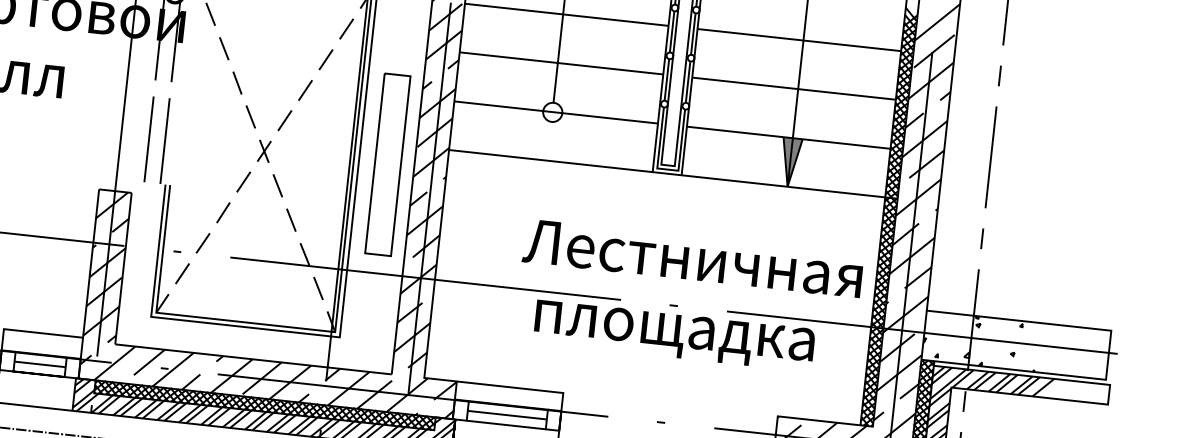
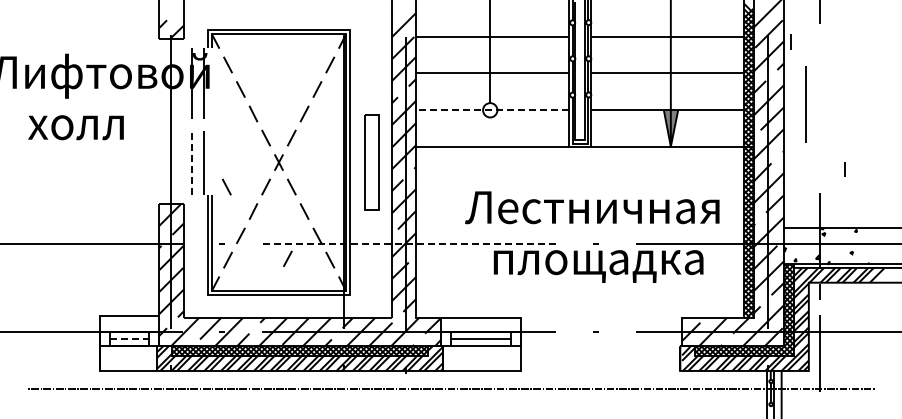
line: (999, 75) -> (790, 41), moved
line: (555, 112) -> (492, 110), solid -> dashed
line: (149, 138) -> (192, 162), solid -> dashed
line: (990, 157) -> (805, 104), moved
part: (387, 164) -> (371, 162), size x0.7
line: (191, 175) -> (226, 186), added
line: (981, 238) -> (844, 169), moved
text: (693, 258) -> (592, 207), moved
line: (426, 279) -> (409, 244), solid -> dashed
line: (261, 280) -> (287, 258), added
line: (40, 364) -> (129, 339), solid -> dashed

